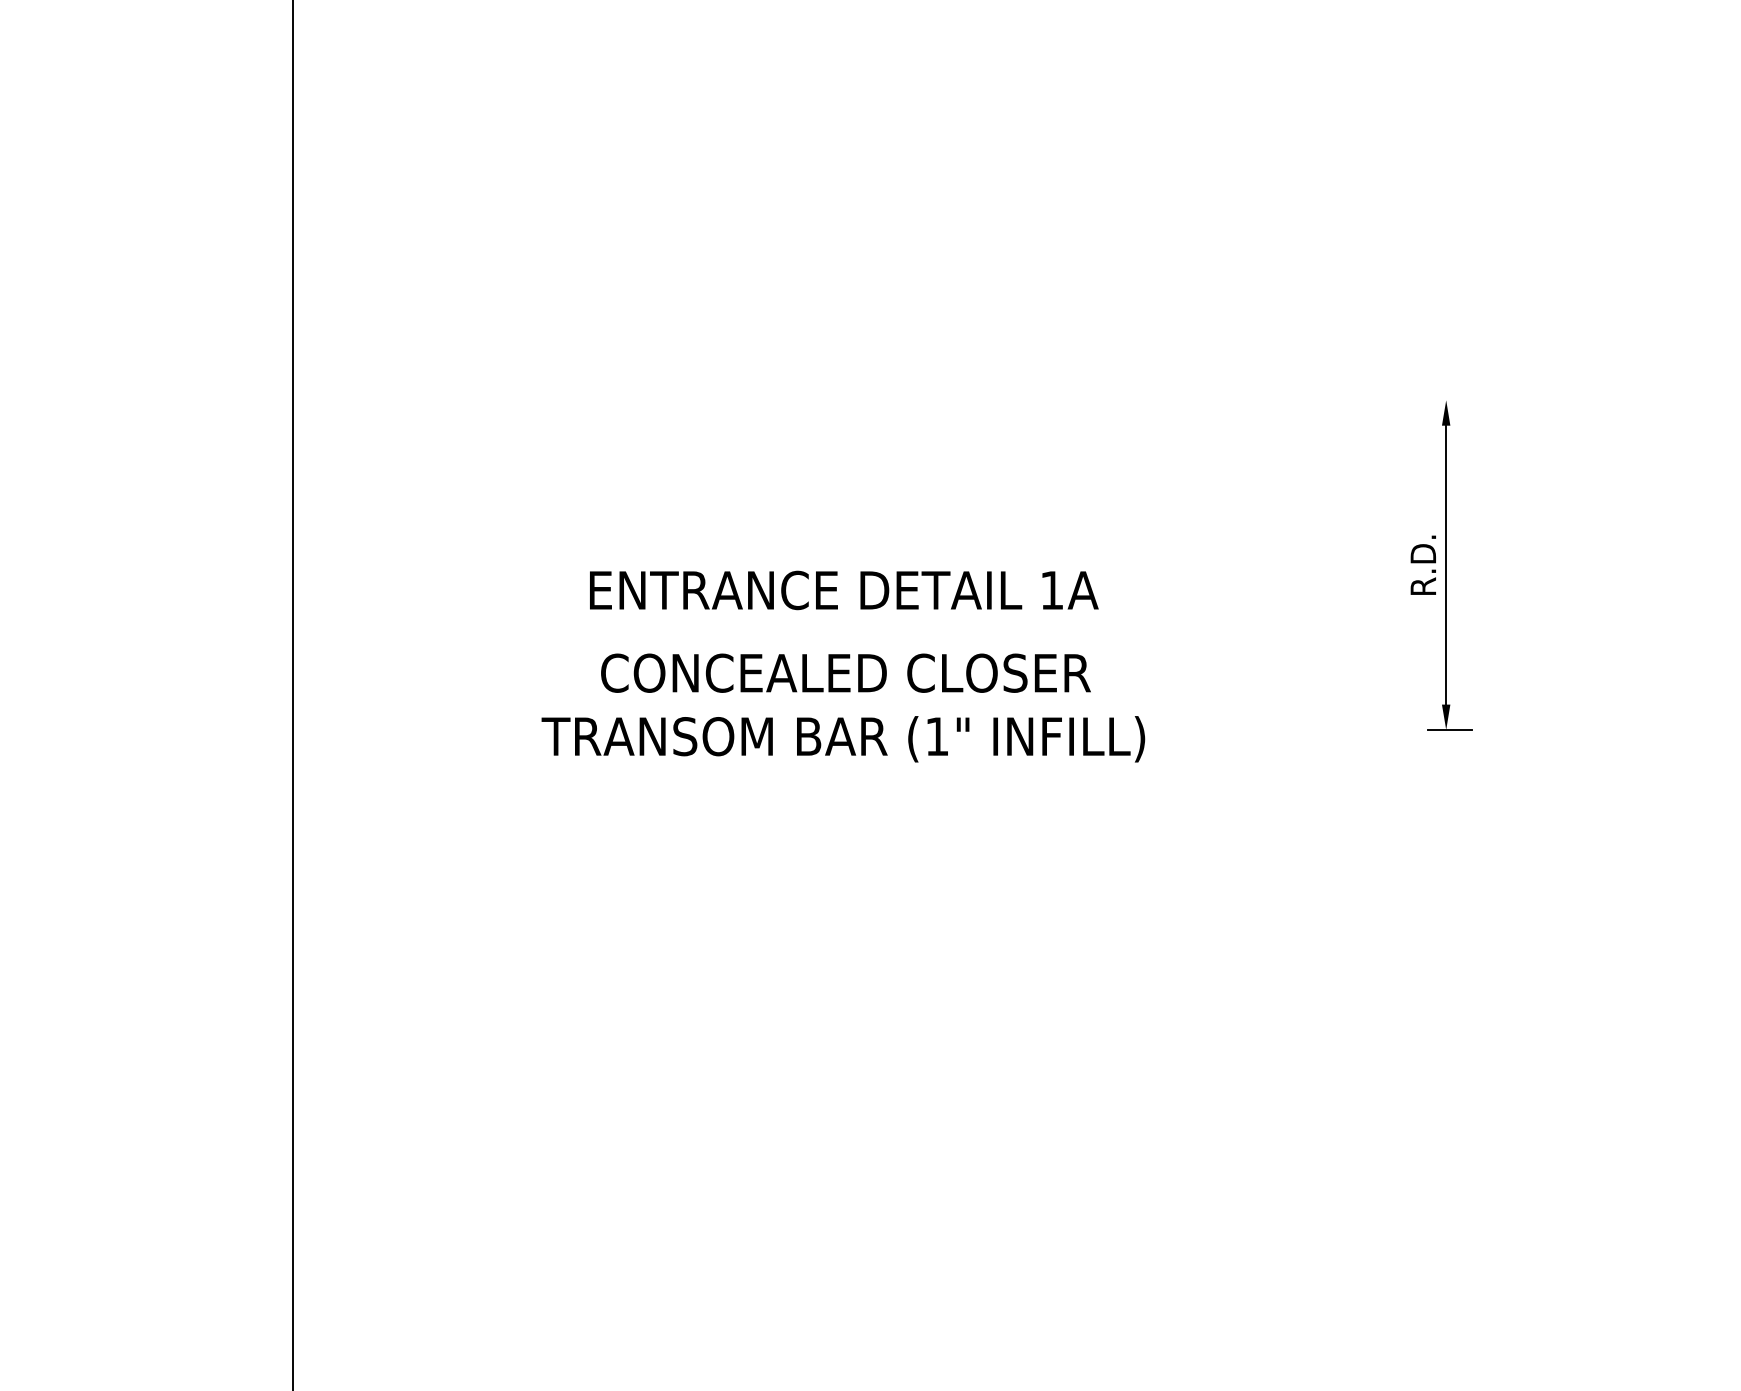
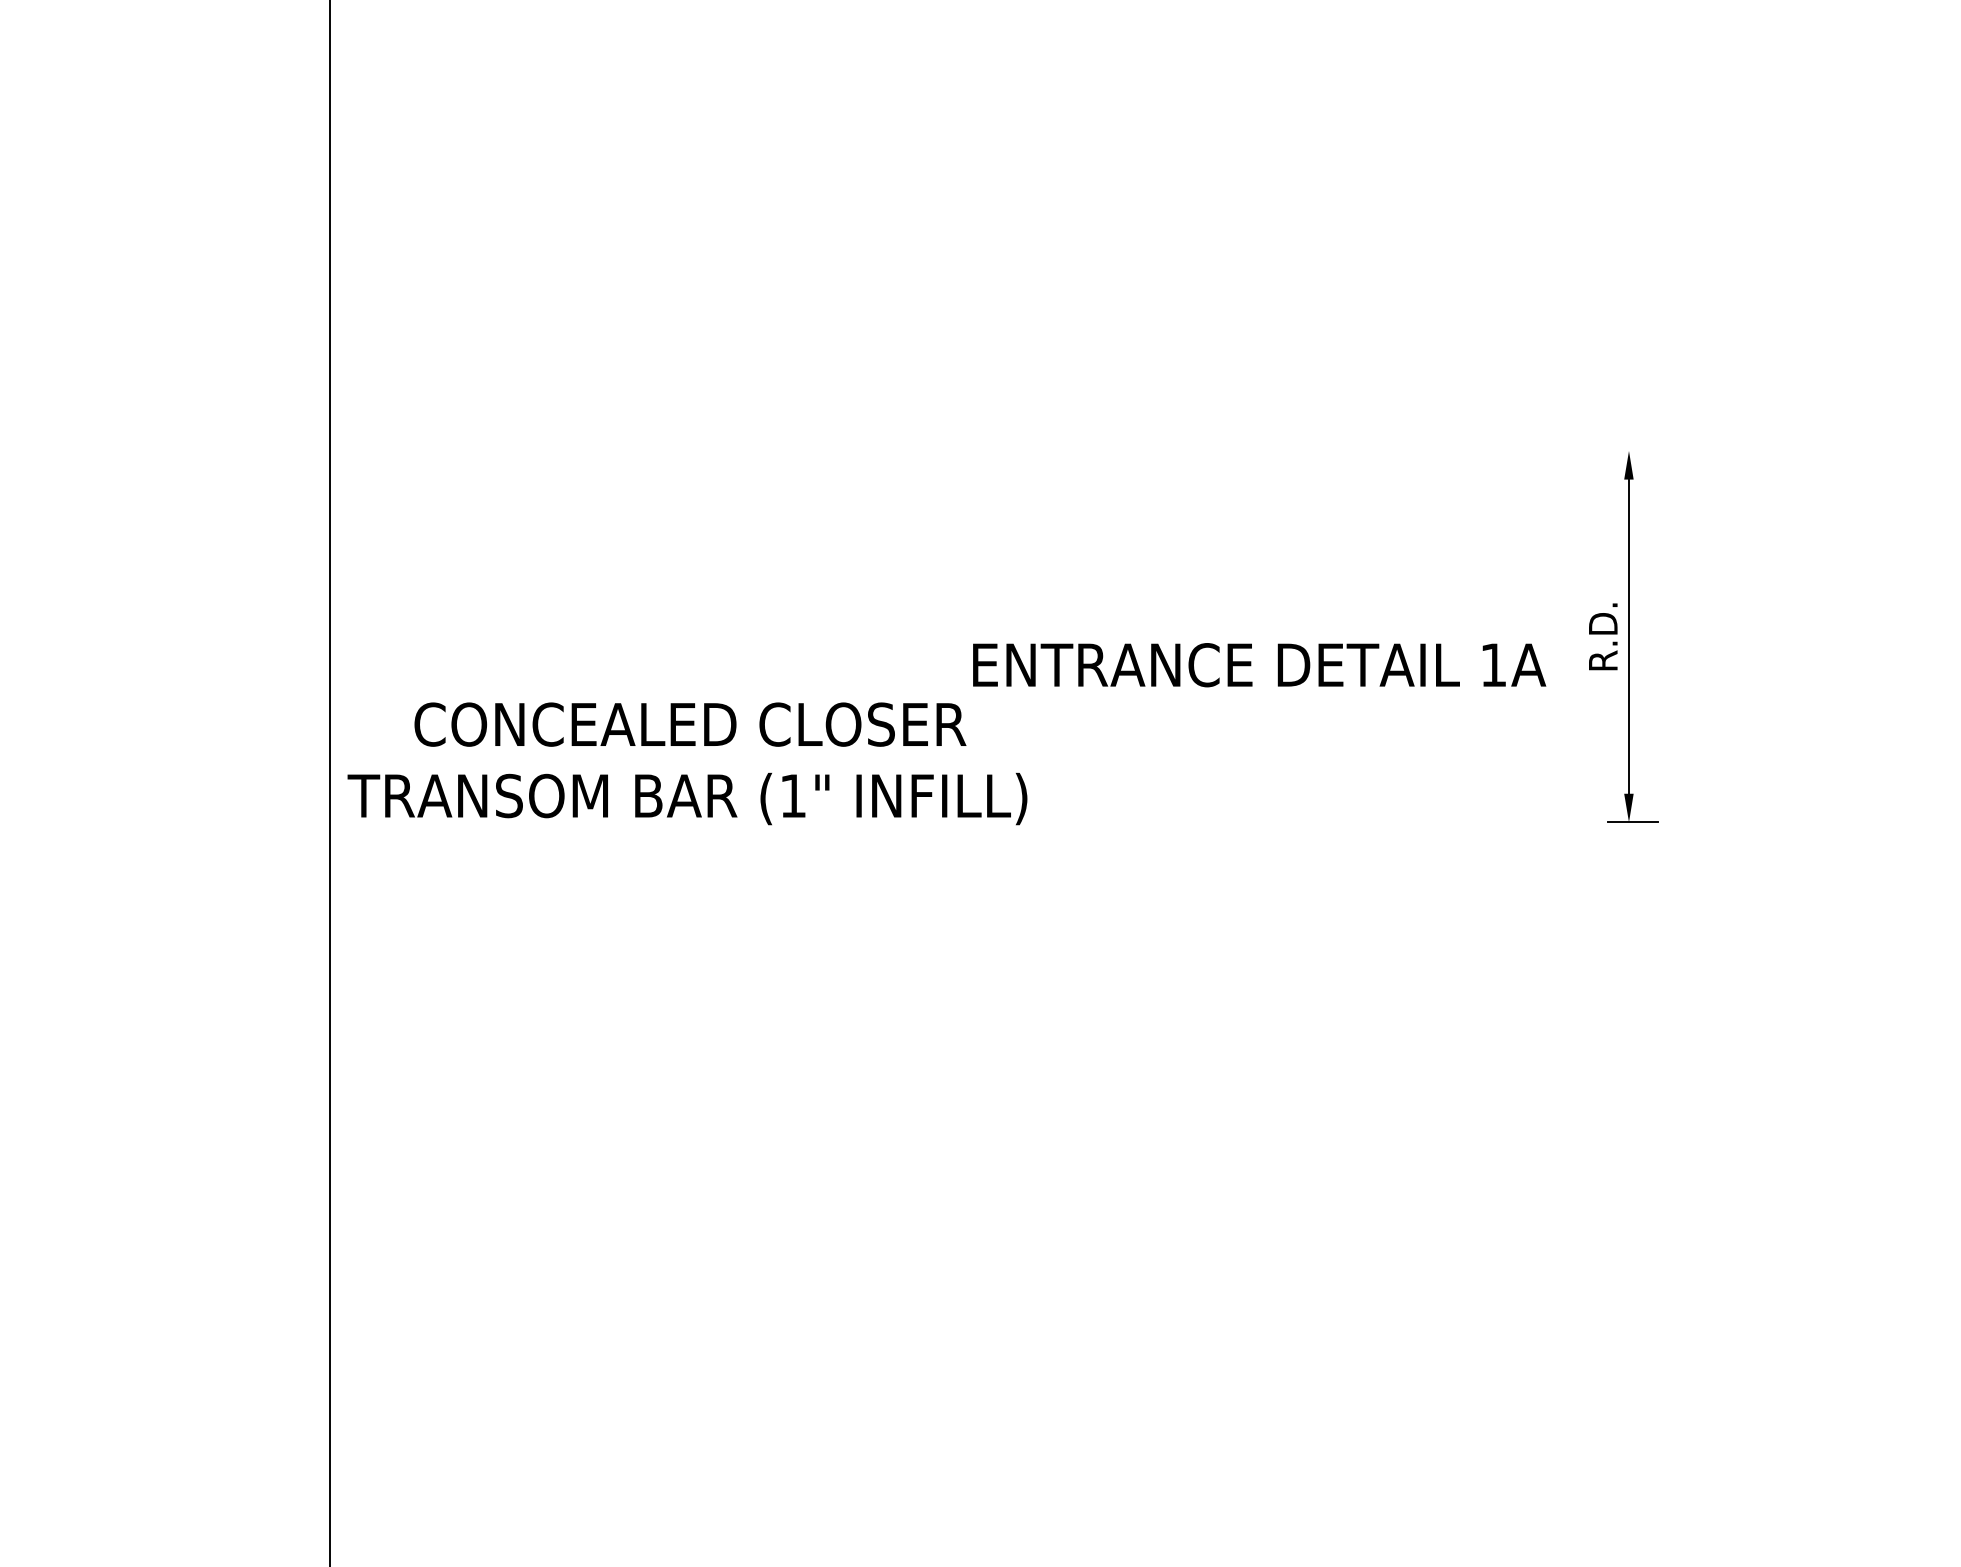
text: (844, 590) -> (1259, 665), moved
text: (843, 707) -> (687, 763), moved

